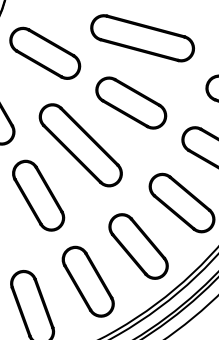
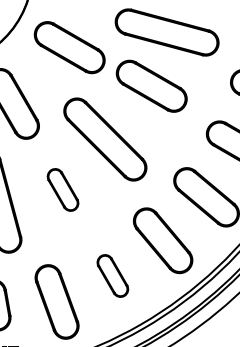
part: (130, 102) -> (151, 85), moved
part: (37, 195) -> (62, 189), size x0.6
part: (87, 281) -> (112, 275), size x0.6

